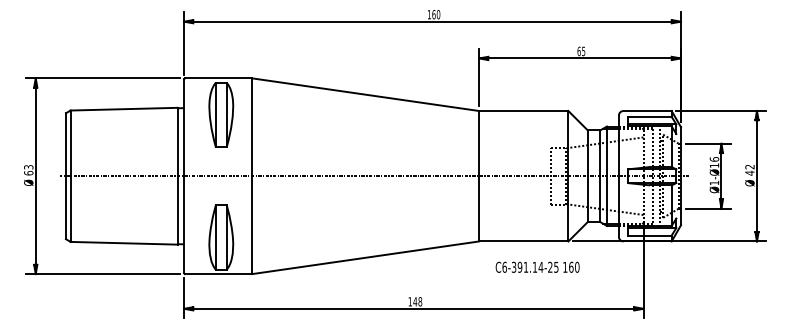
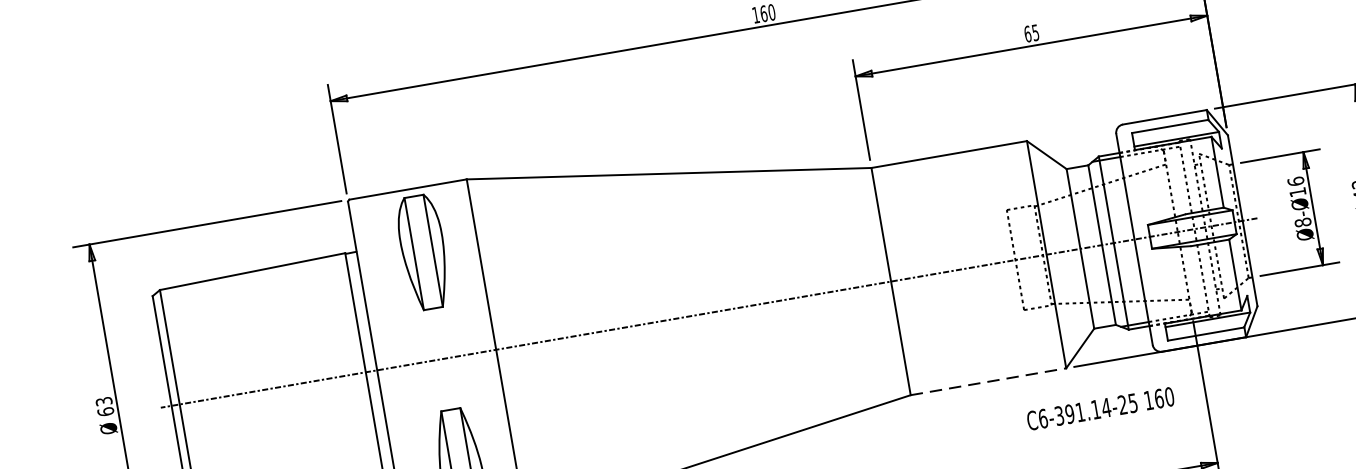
text: (714, 182) -> (1302, 221), Ø1-Ø16 -> Ø8-Ø16
line: (523, 241) -> (988, 381), solid -> dashed
text: (537, 266) -> (1100, 407), moved

